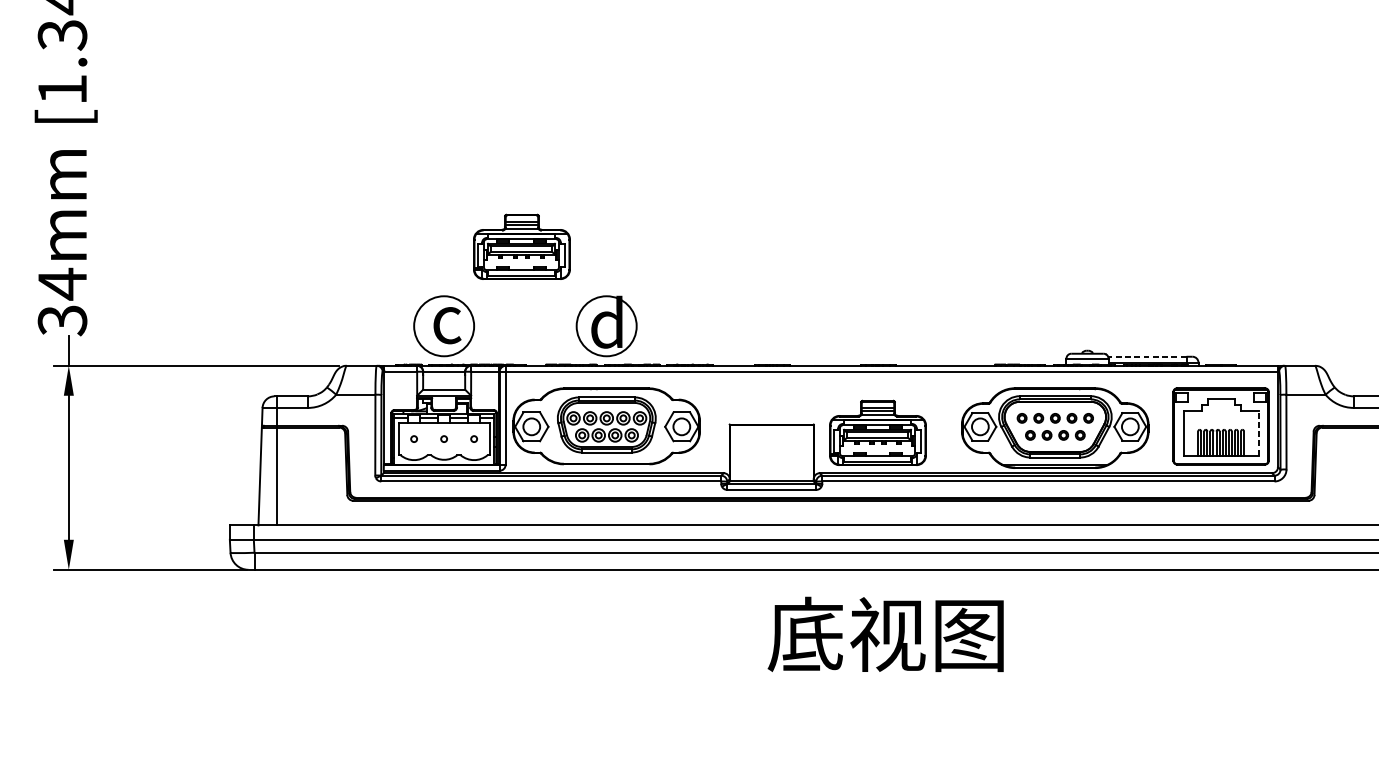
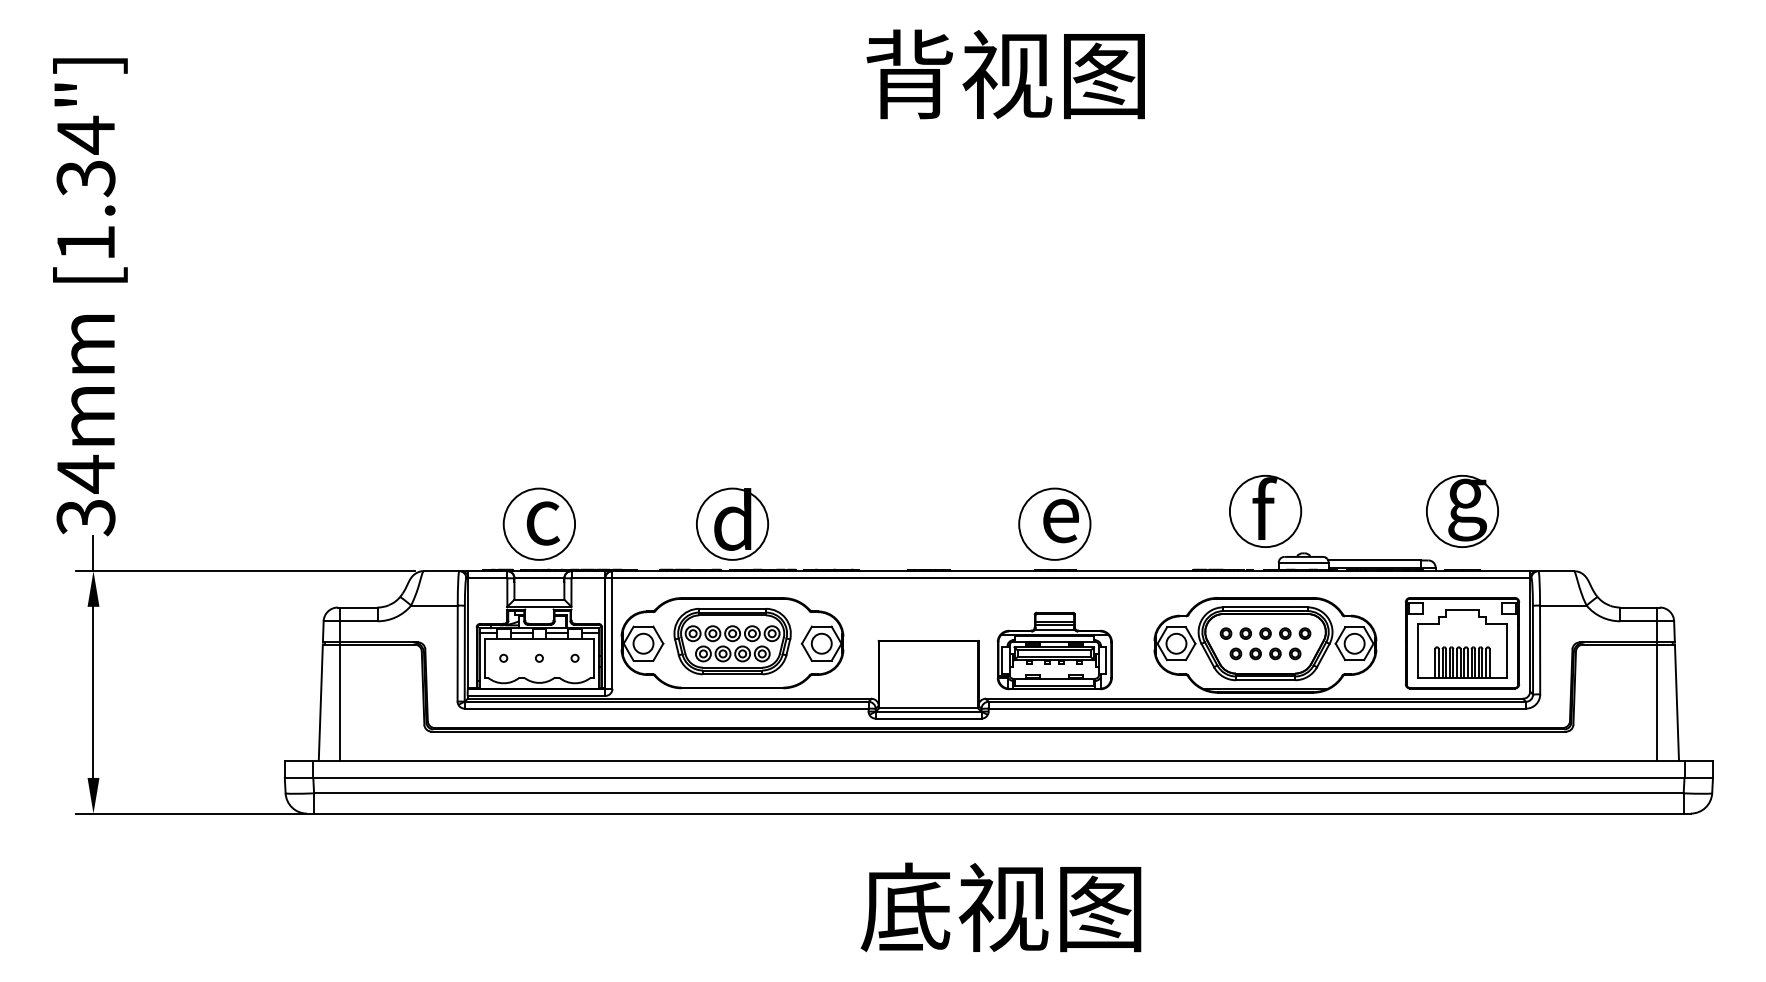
part: (521, 246) -> (631, 429), removed
part: (1055, 314) -> (1265, 510), added
part: (1221, 314) -> (1462, 510), added
part: (877, 325) -> (1054, 523), added
line: (1147, 356) -> (1374, 560), dashed -> solid
line: (1259, 433) -> (1507, 651), dashed -> solid
text: (885, 634) -> (1000, 907), moved

